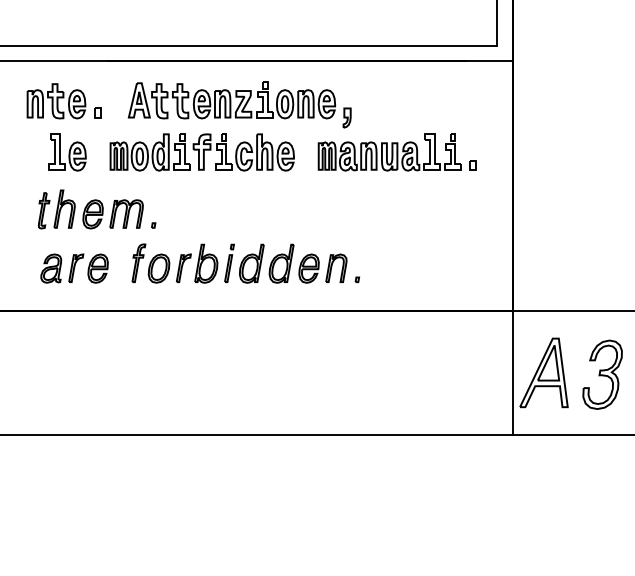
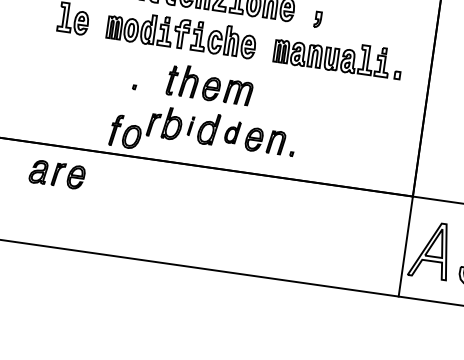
part: (346, 117) -> (317, 19), moved
part: (90, 209) -> (209, 84), moved
part: (229, 262) -> (191, 125), size x0.6
part: (150, 263) -> (125, 131), moved
part: (281, 263) -> (232, 132), size x0.7
part: (74, 268) -> (57, 174), moved

